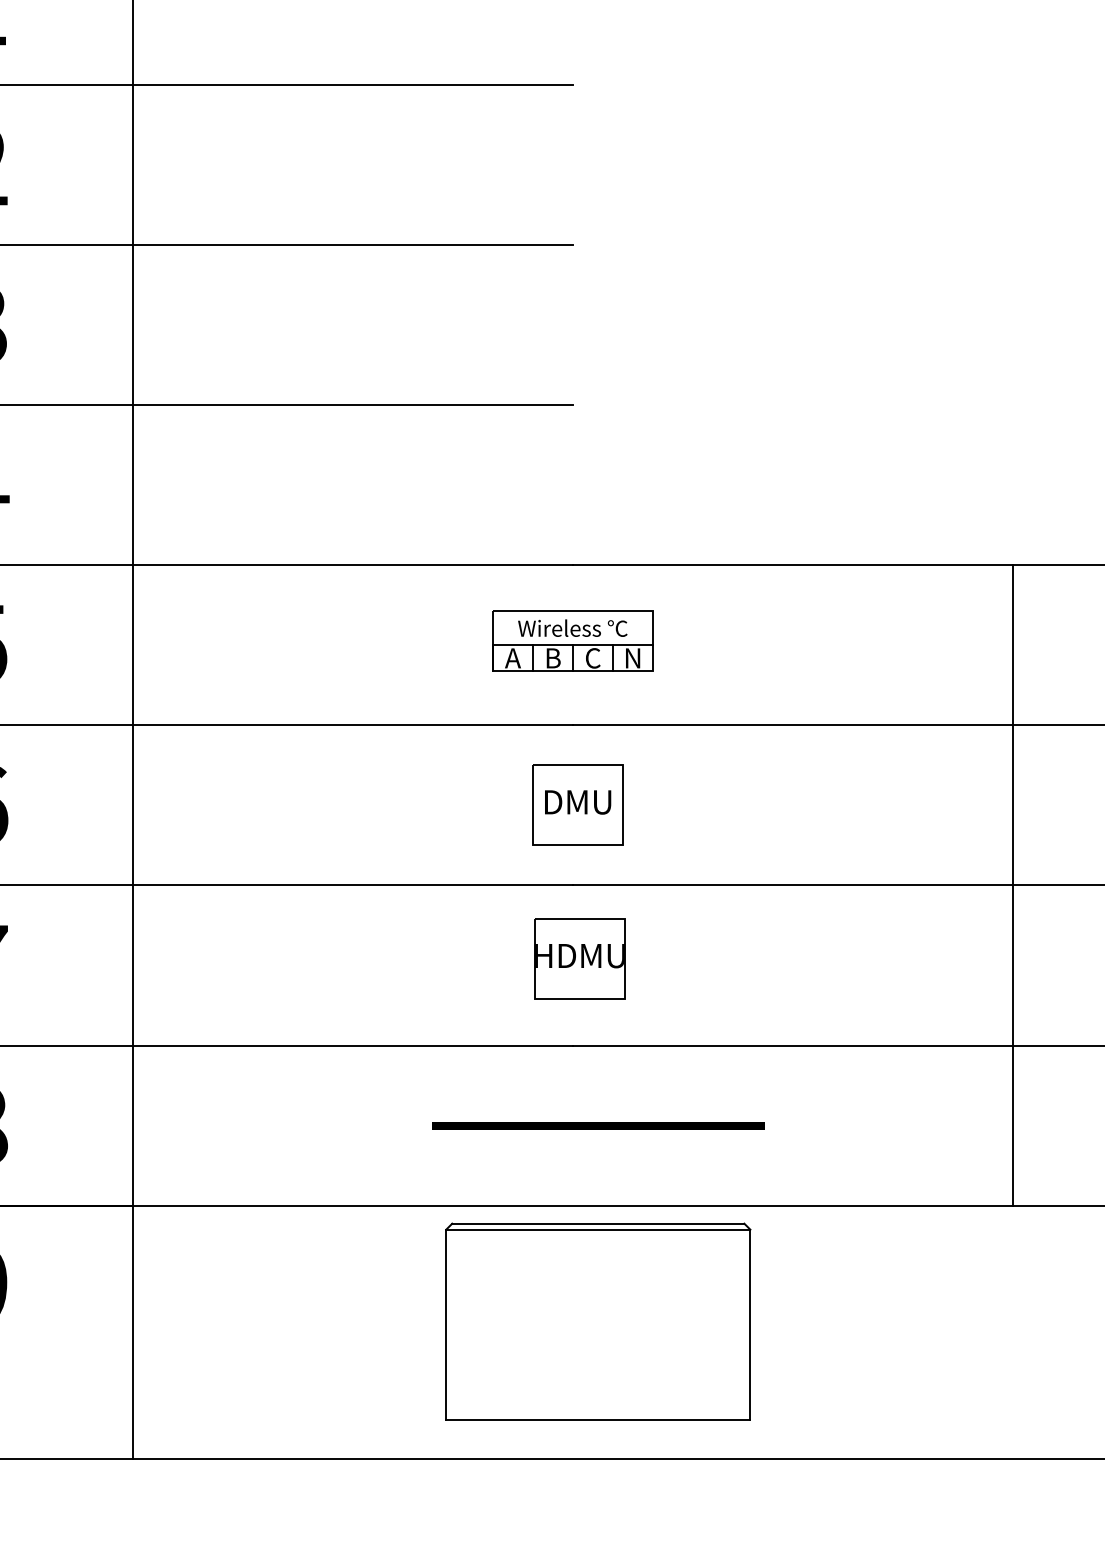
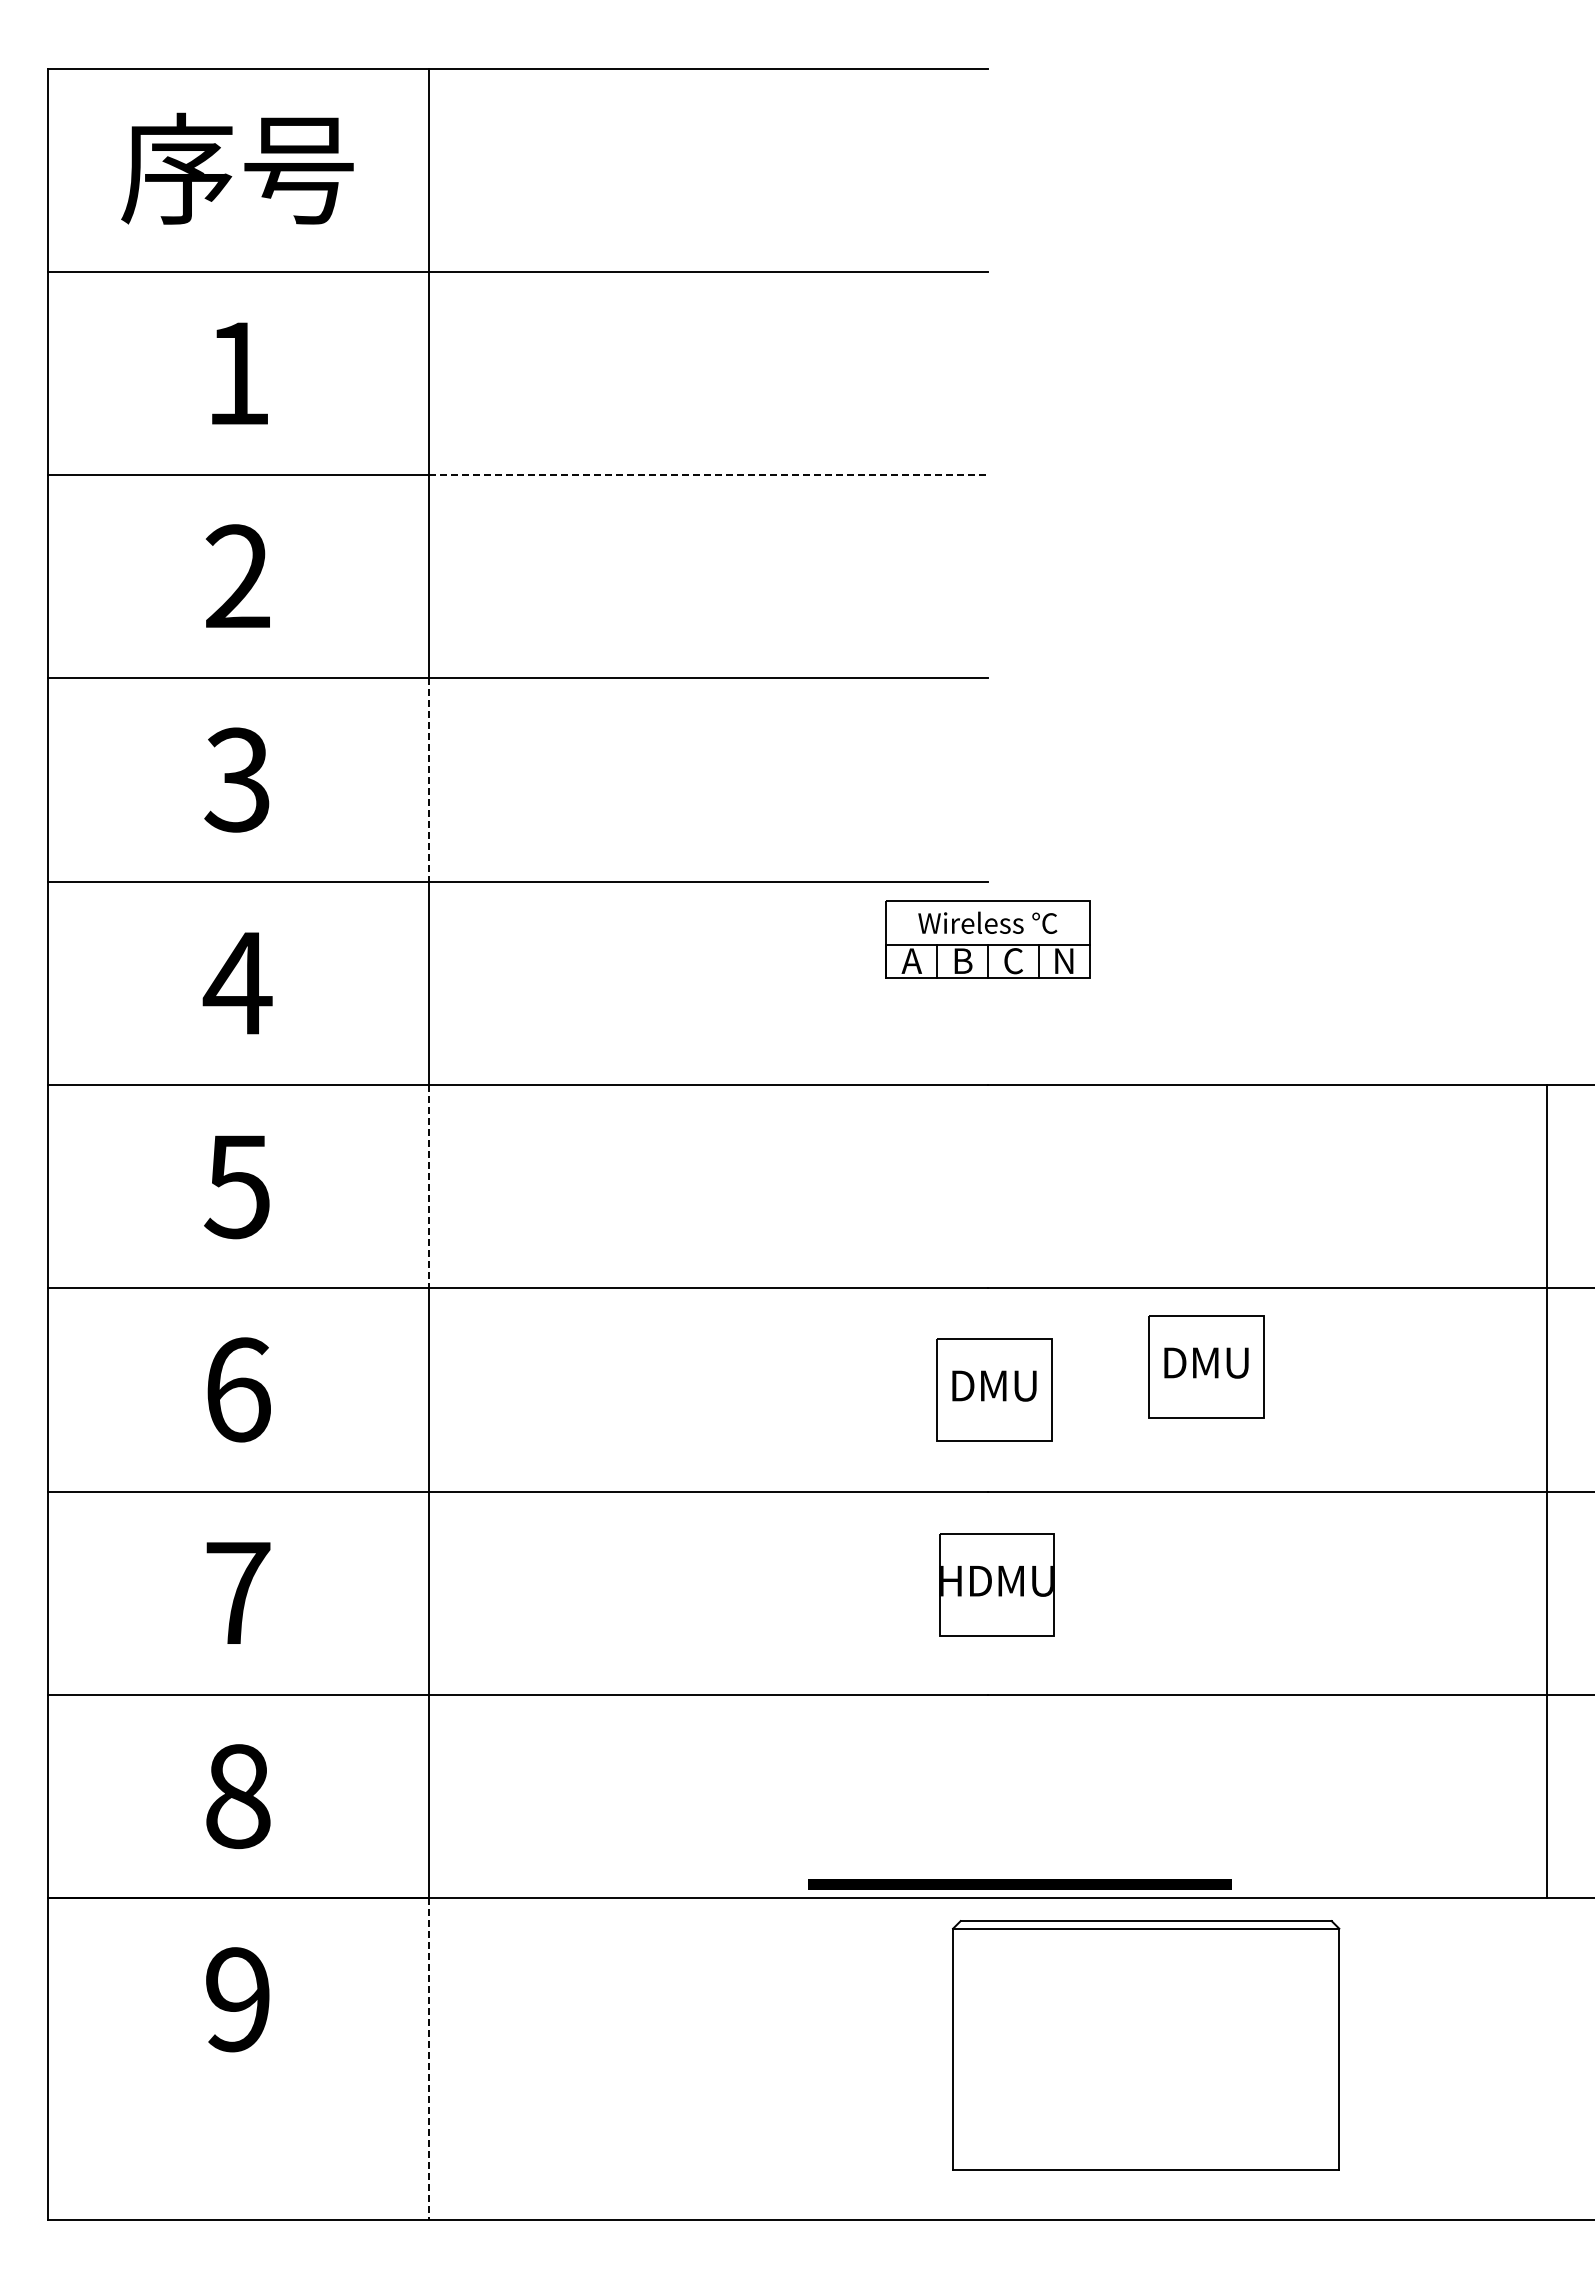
line: (352, 85) -> (708, 475), solid -> dashed
line: (133, 325) -> (429, 780), solid -> dashed
part: (572, 641) -> (987, 939), moved
line: (133, 645) -> (429, 1186), solid -> dashed
part: (745, 786) -> (1206, 1366), added
line: (597, 1125) -> (1019, 1884), moved
part: (598, 1321) -> (1146, 2045), moved
line: (133, 1332) -> (429, 2059), solid -> dashed

